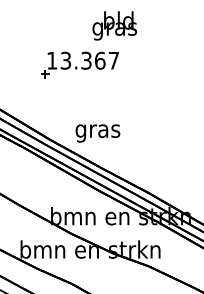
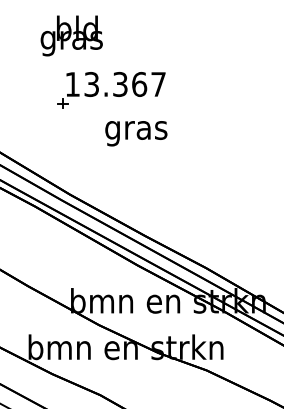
text: (114, 25) -> (71, 35), moved
text: (98, 133) -> (136, 133), moved

